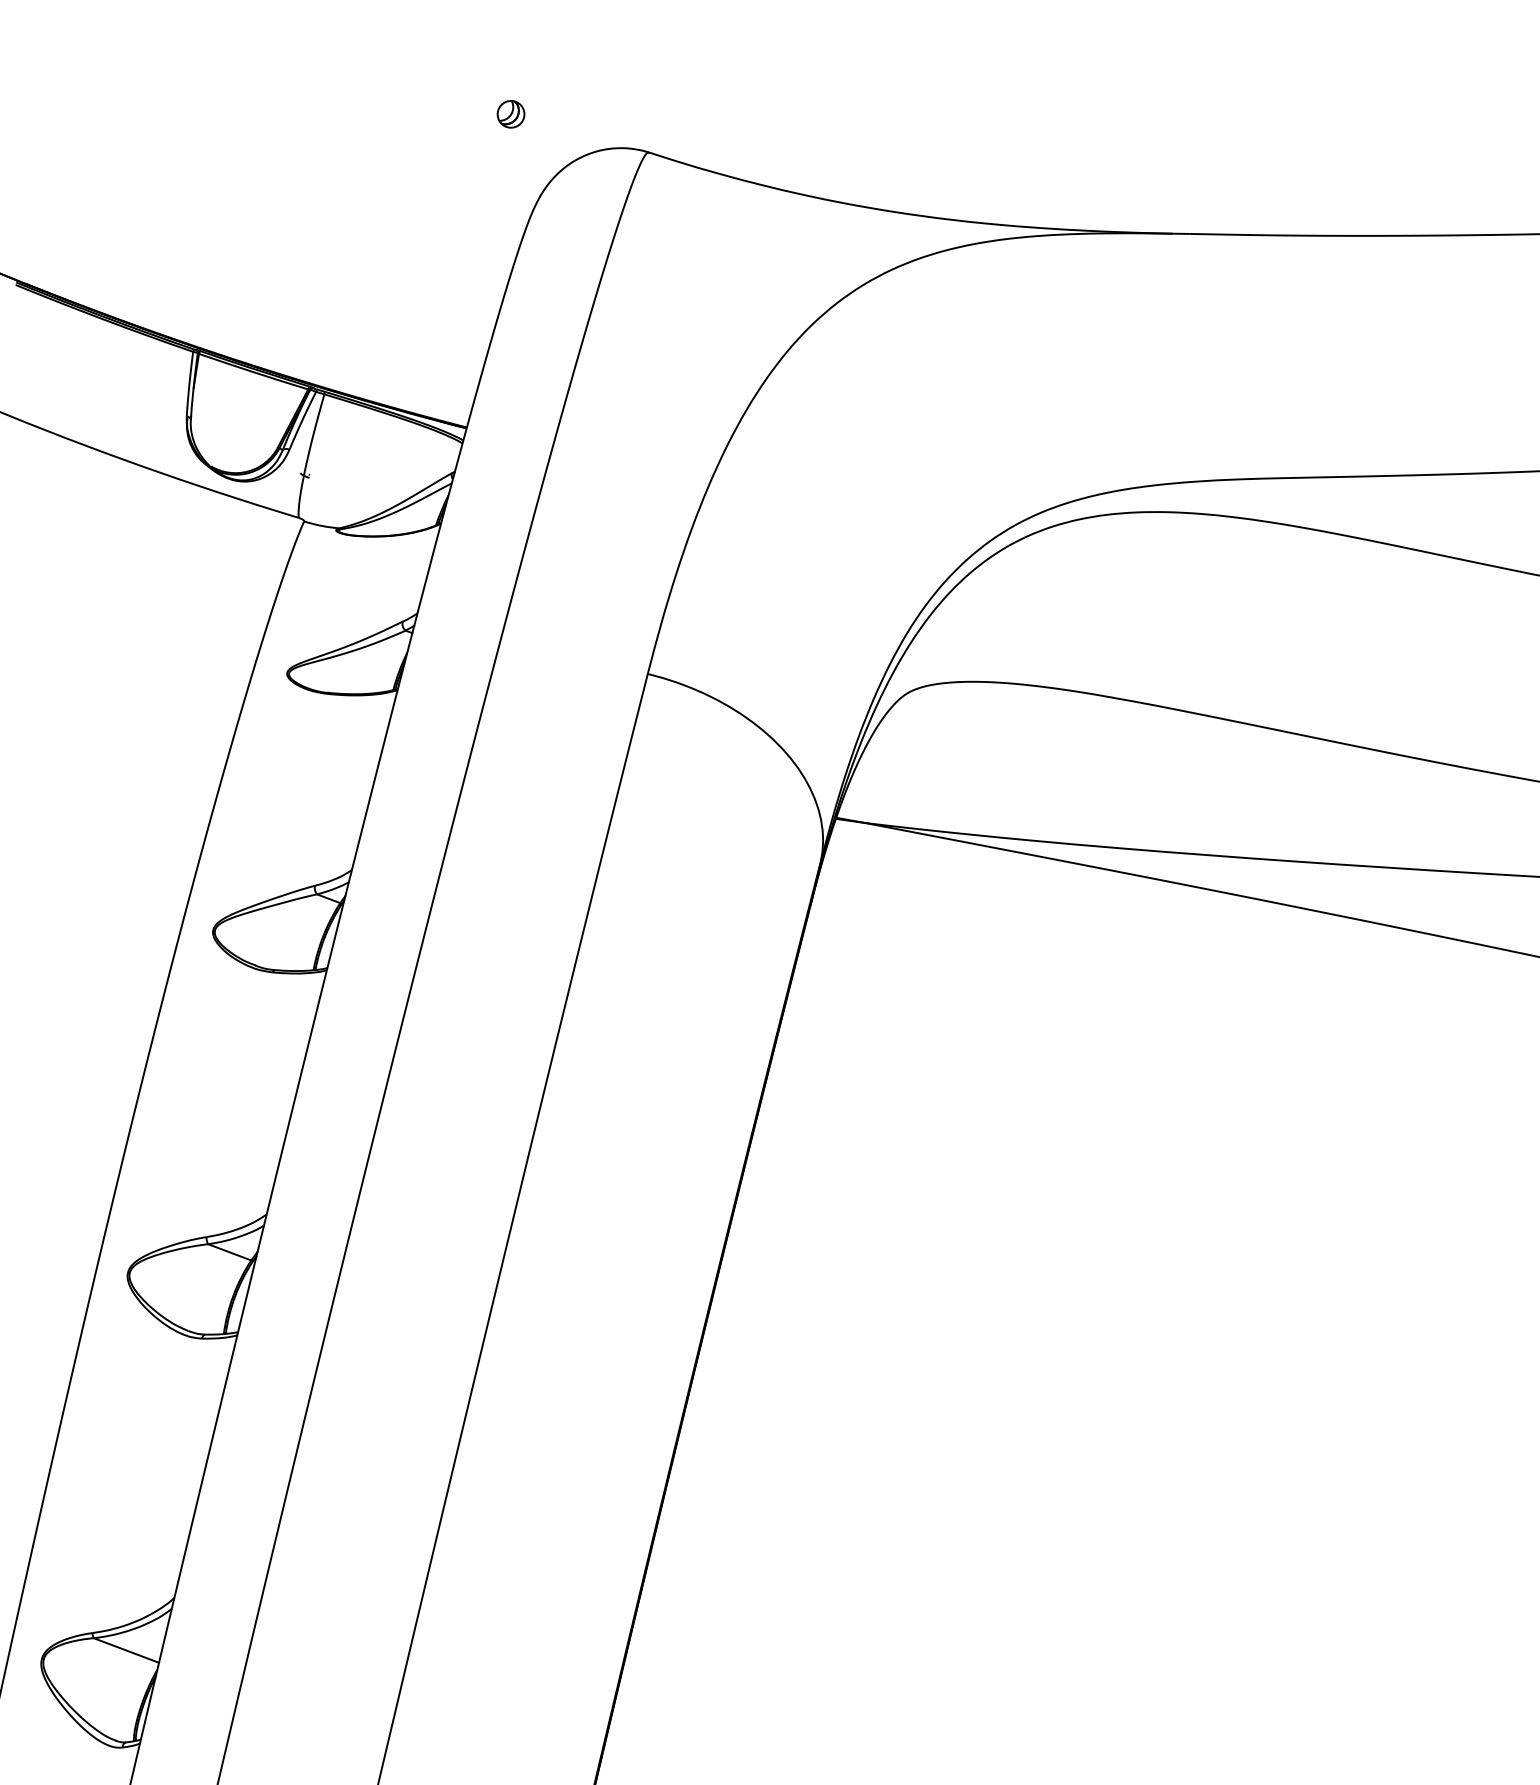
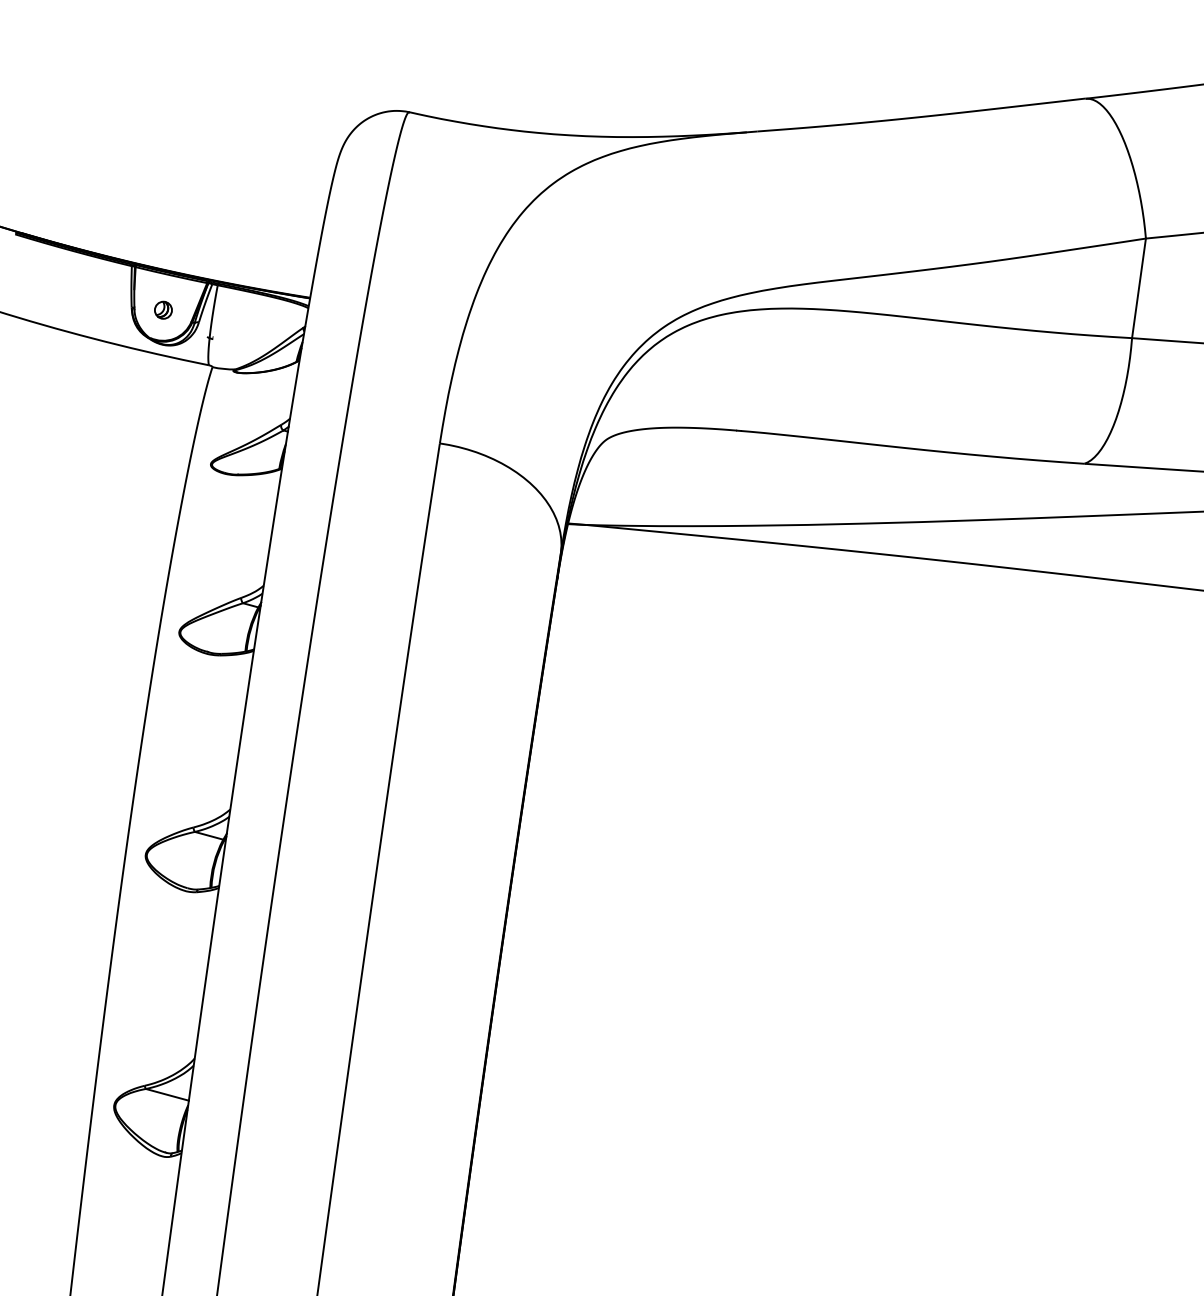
part: (511, 113) -> (163, 309), moved

